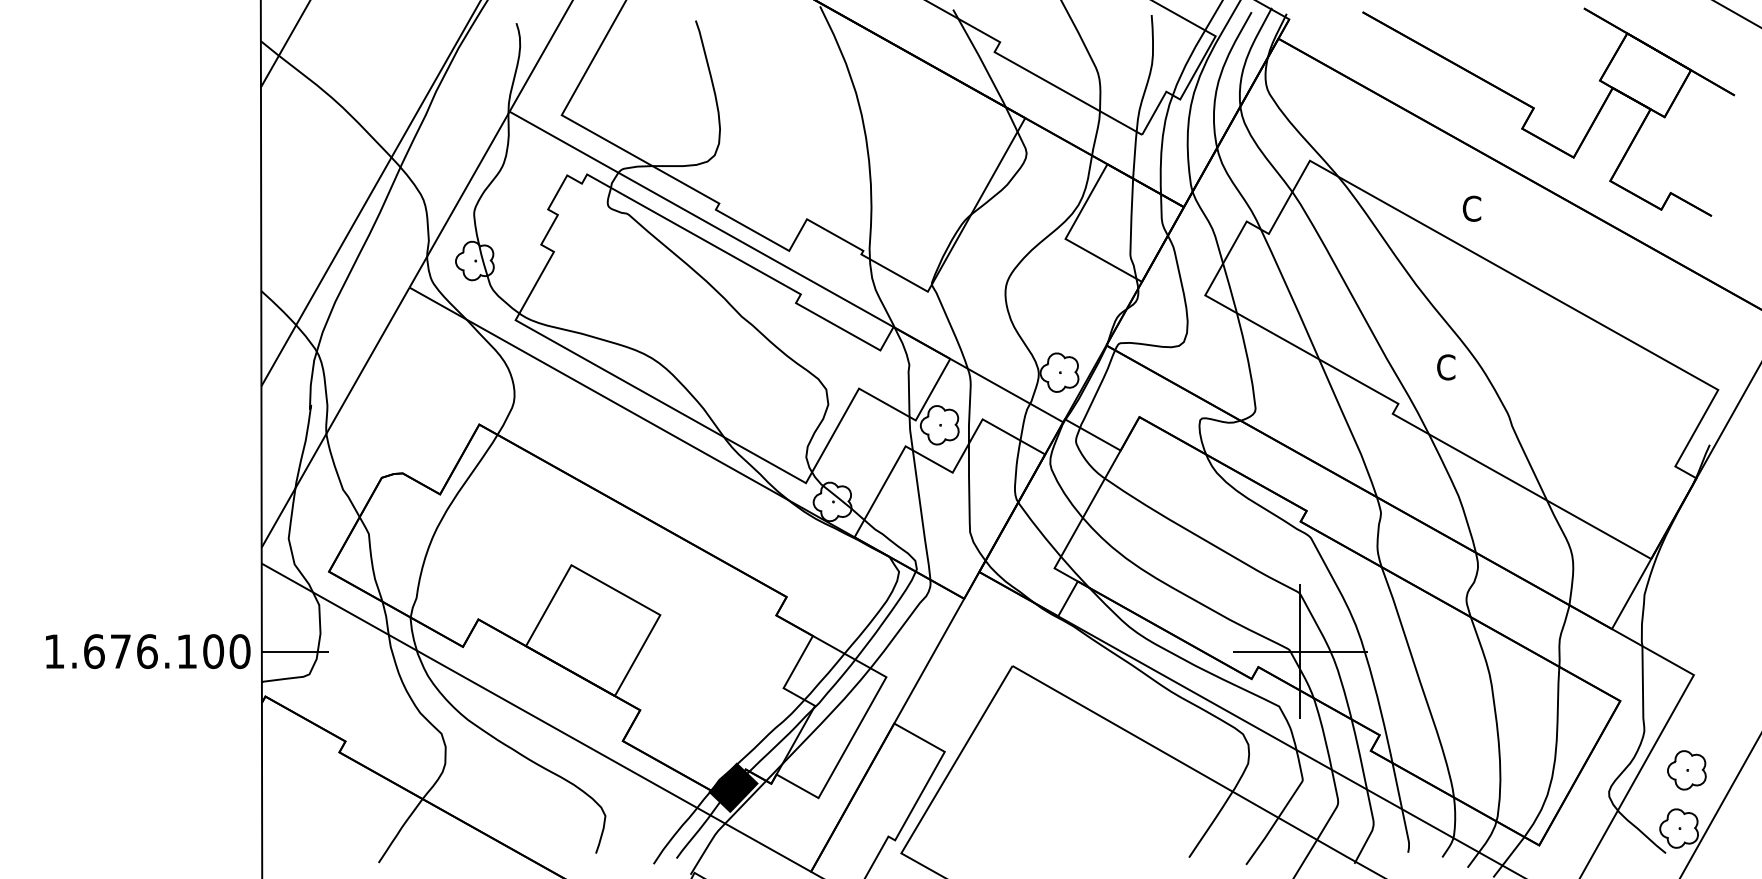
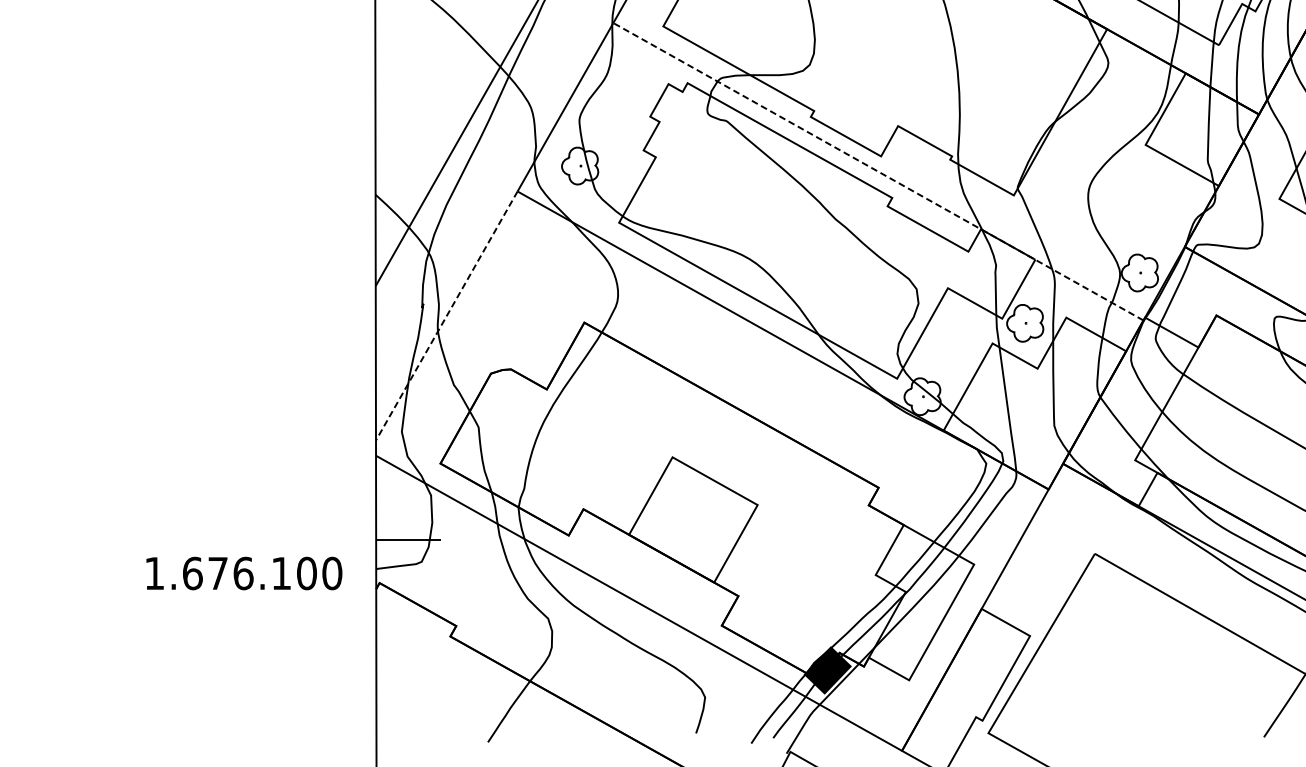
line: (787, 267) -> (879, 172), solid -> dashed
line: (335, 417) -> (446, 315), solid -> dashed
text: (148, 651) -> (244, 573), moved

